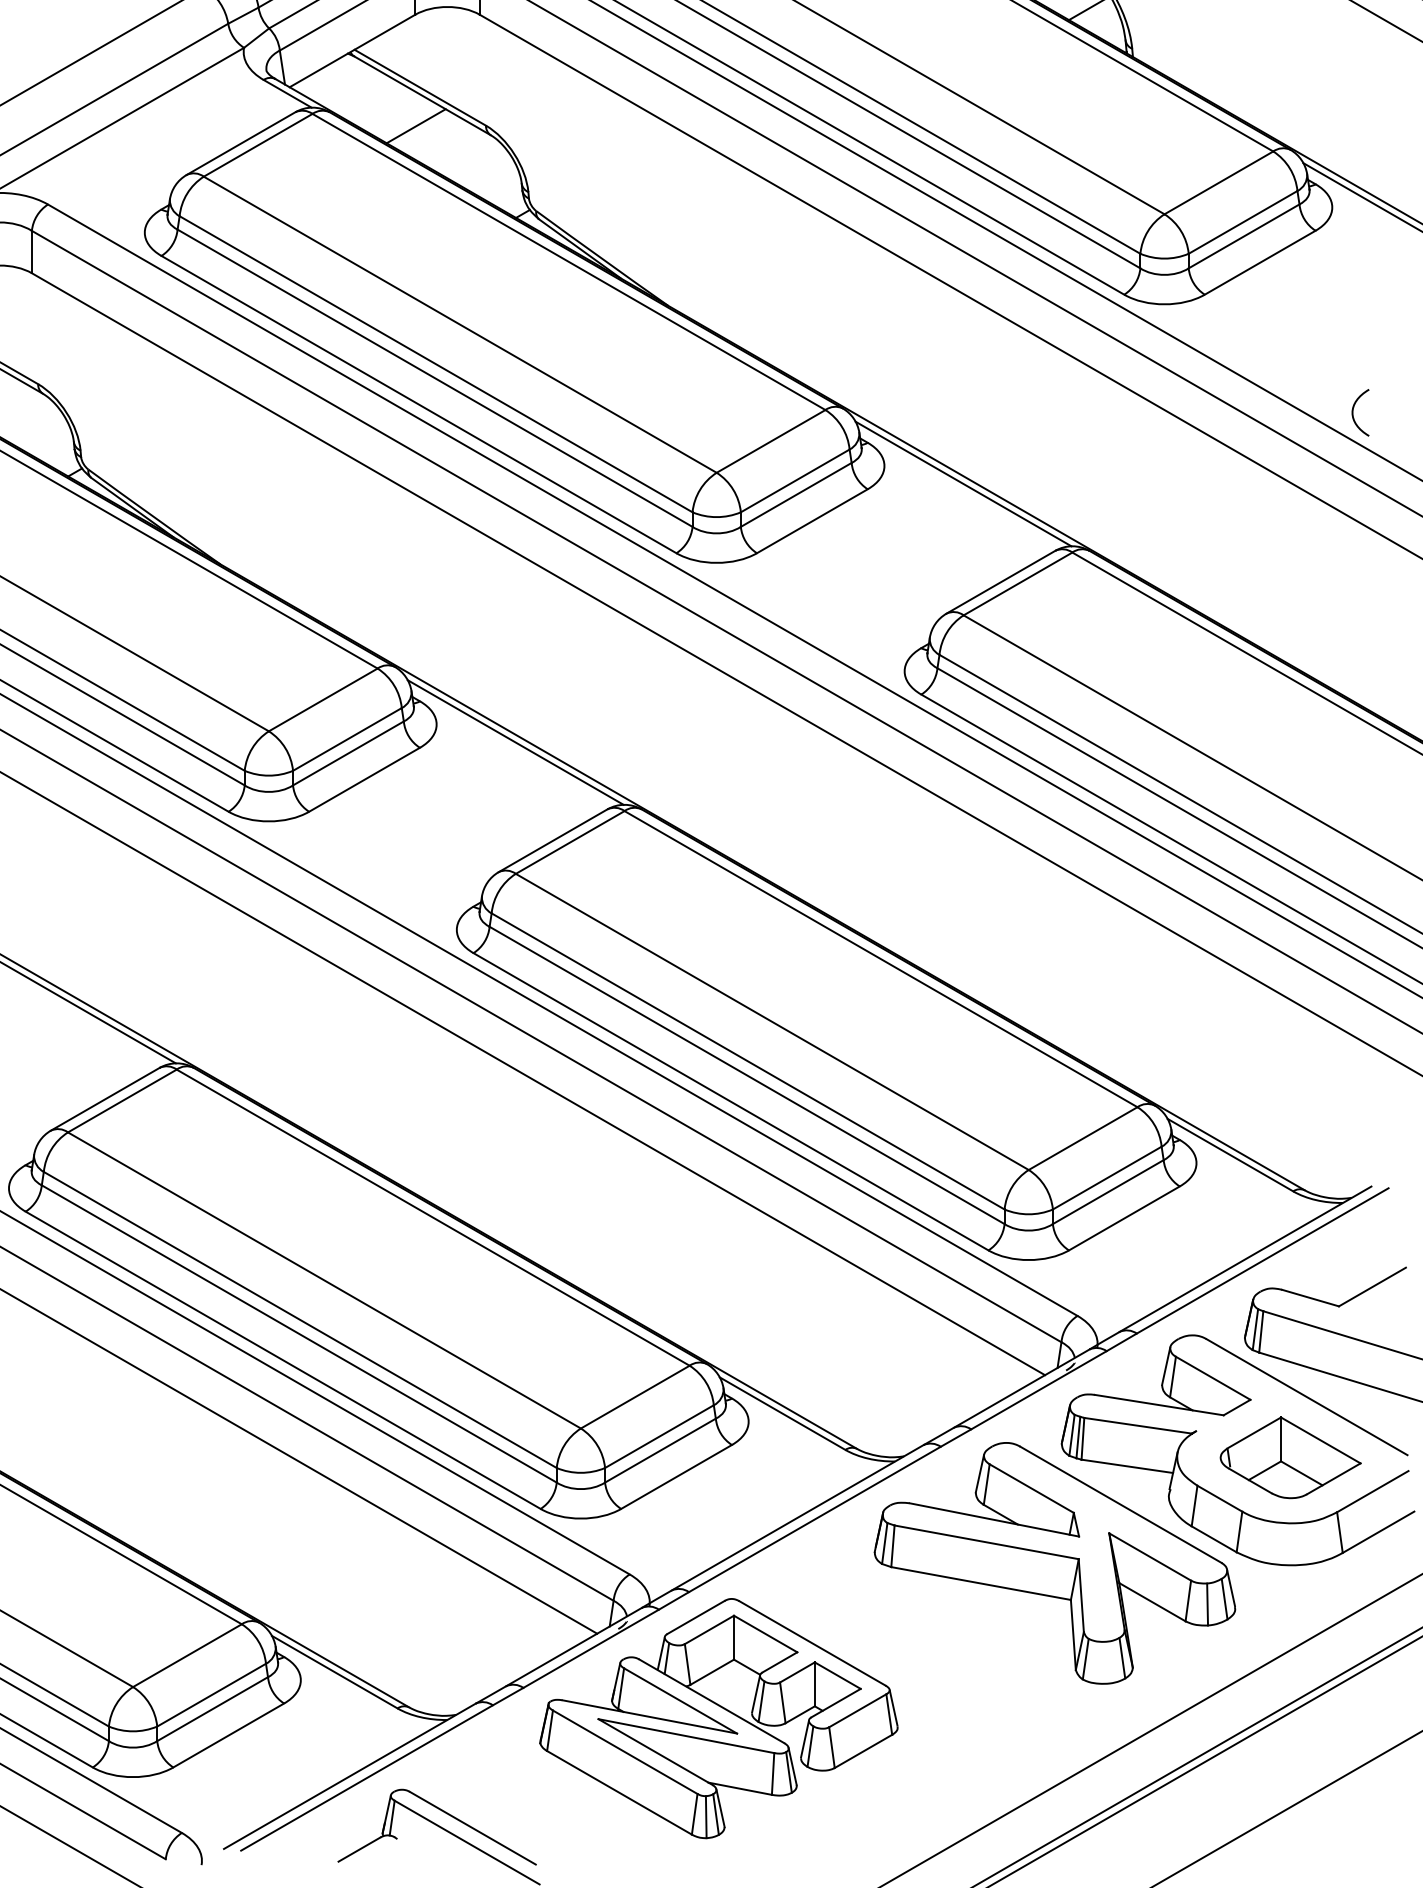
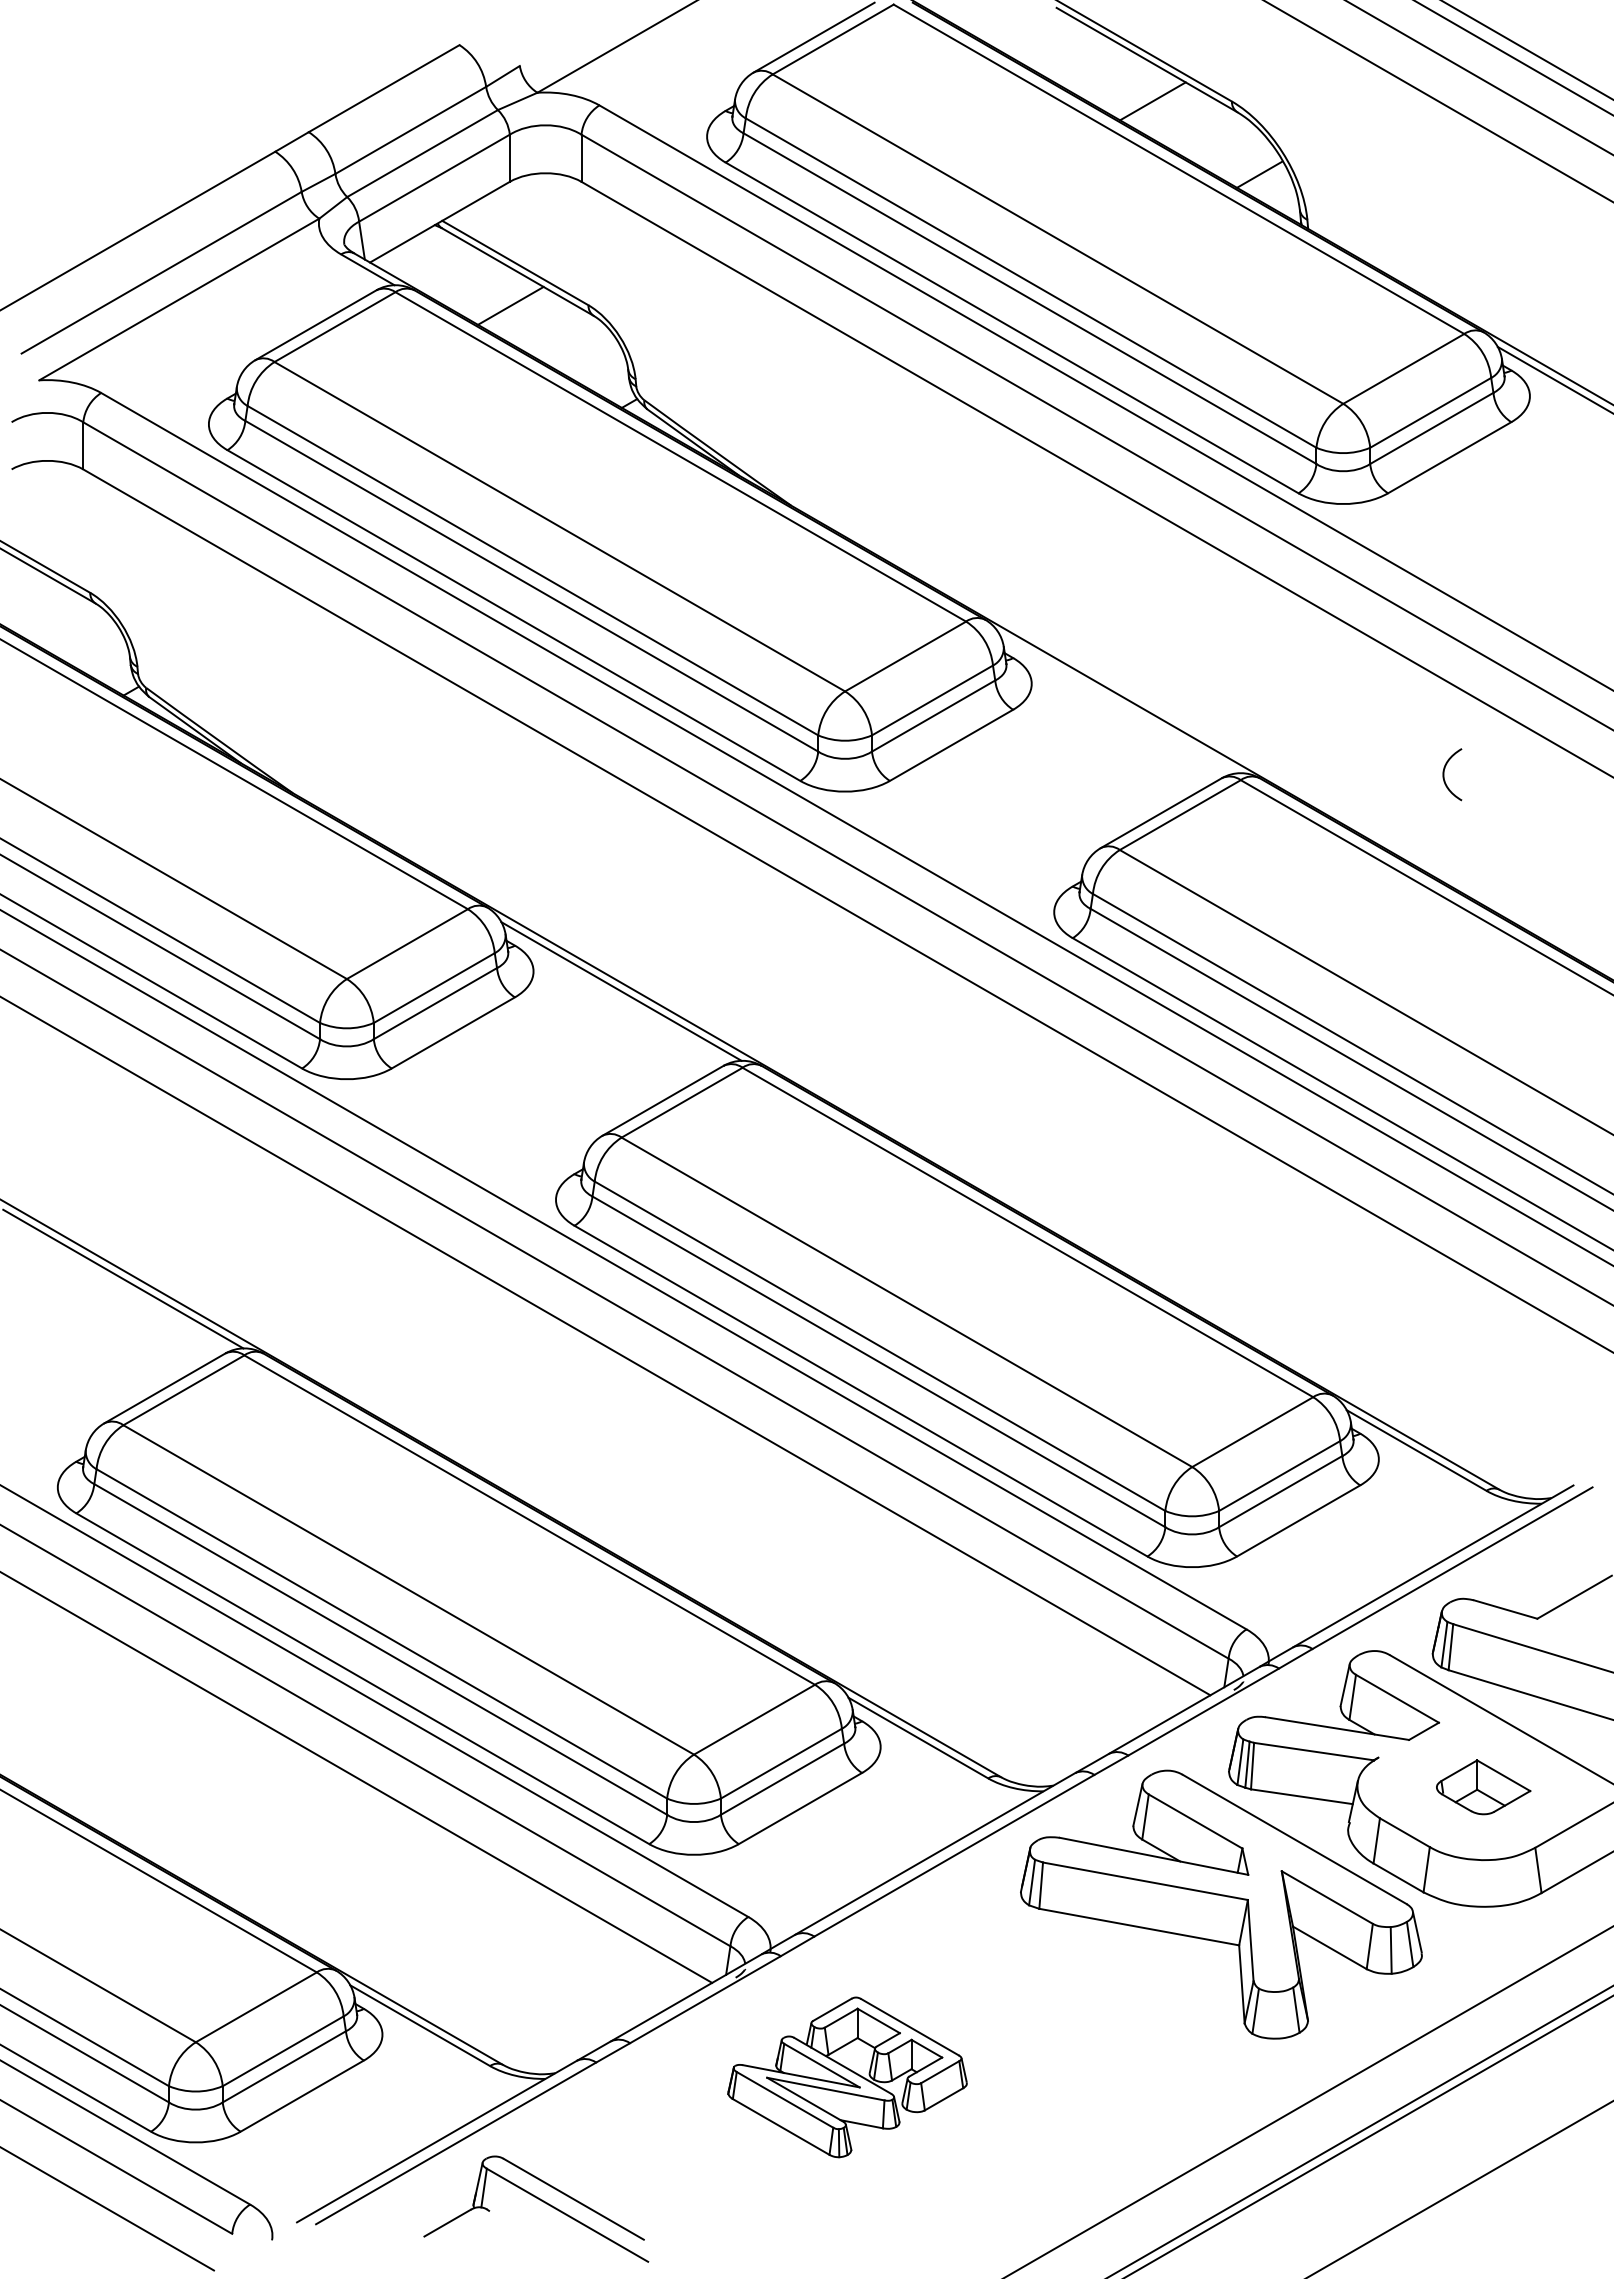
curve: (1353, 412) -> (1444, 774), moved
line: (963, 483) -> (1119, 703), removed
part: (1290, 1458) -> (1483, 1787), size x0.6
part: (718, 1718) -> (847, 2077), size x0.6

